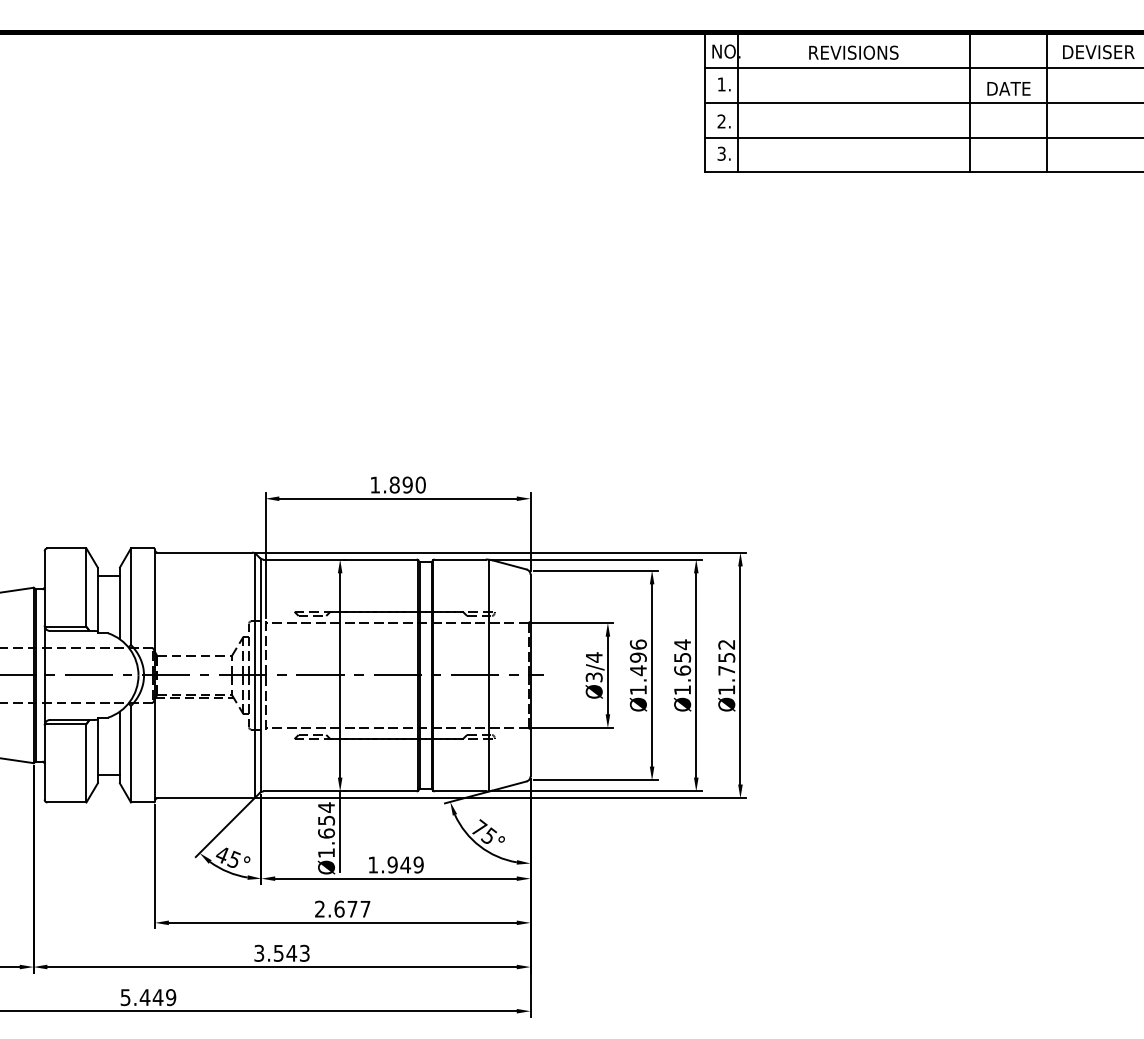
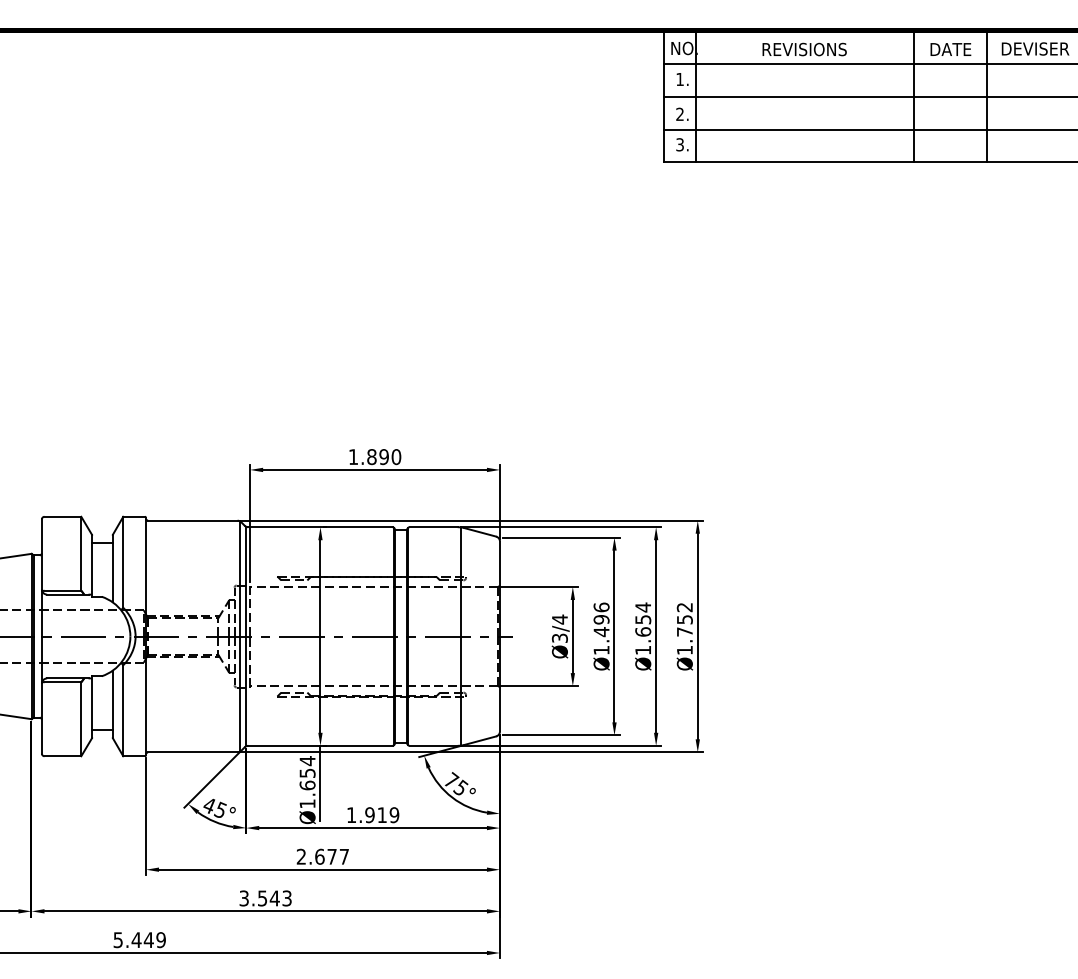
text: (1008, 88) -> (950, 49), moved
line: (193, 653) -> (182, 615), added
text: (405, 864) -> (382, 814), 1.949 -> 1.919

